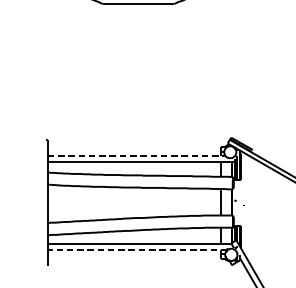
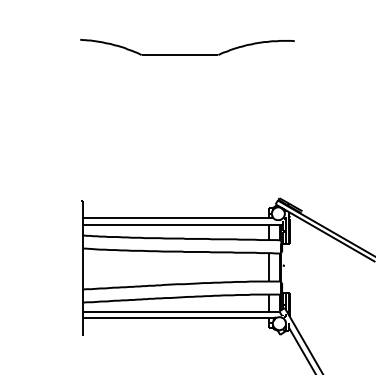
line: (137, 156) -> (178, 218), dashed -> solid
line: (137, 250) -> (178, 318), dashed -> solid

